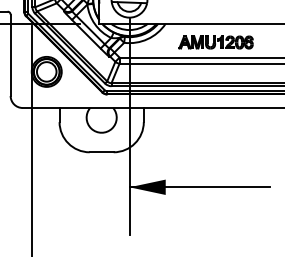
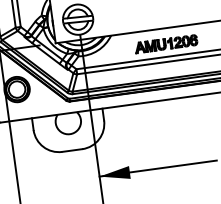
part: (215, 42) -> (165, 44), moved

